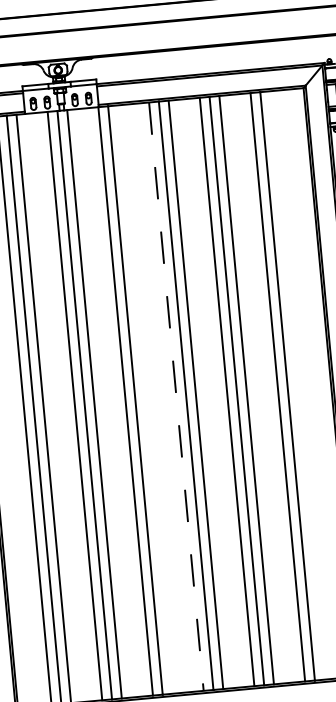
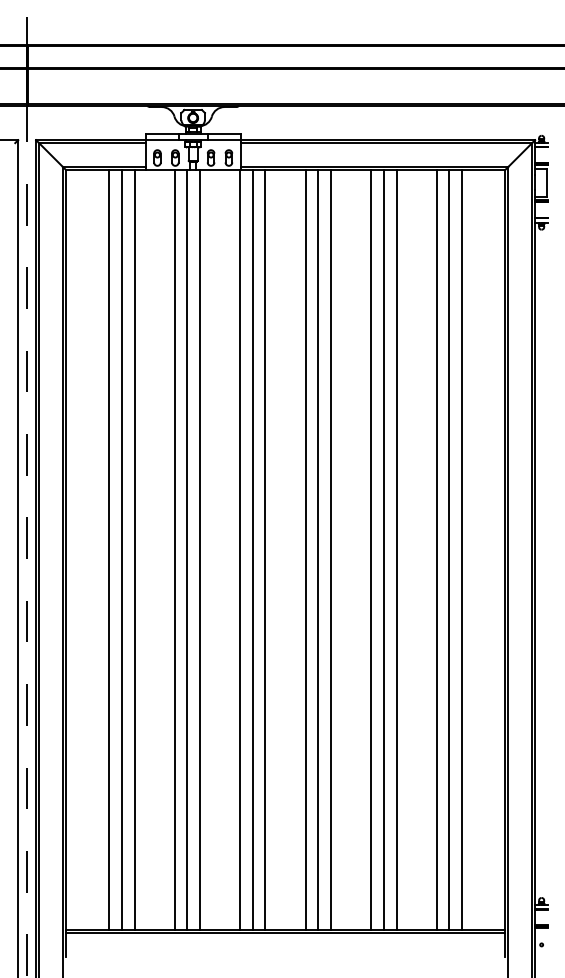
line: (297, 385) -> (462, 549), added
line: (176, 397) -> (305, 550), dashed -> solid
line: (145, 399) -> (265, 549), added

